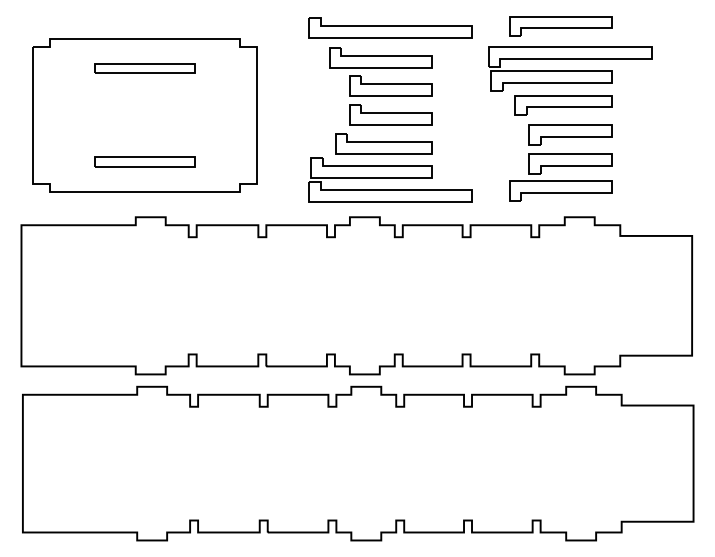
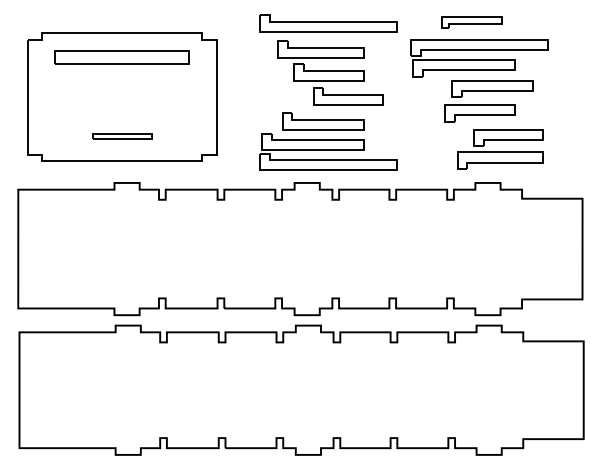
part: (560, 26) -> (471, 22), size x0.7
part: (144, 68) -> (121, 57), size x1.6
part: (563, 105) -> (492, 88), moved
part: (390, 114) -> (348, 96), moved
part: (144, 161) -> (121, 136), size x0.7
part: (560, 177) -> (500, 149), moved

